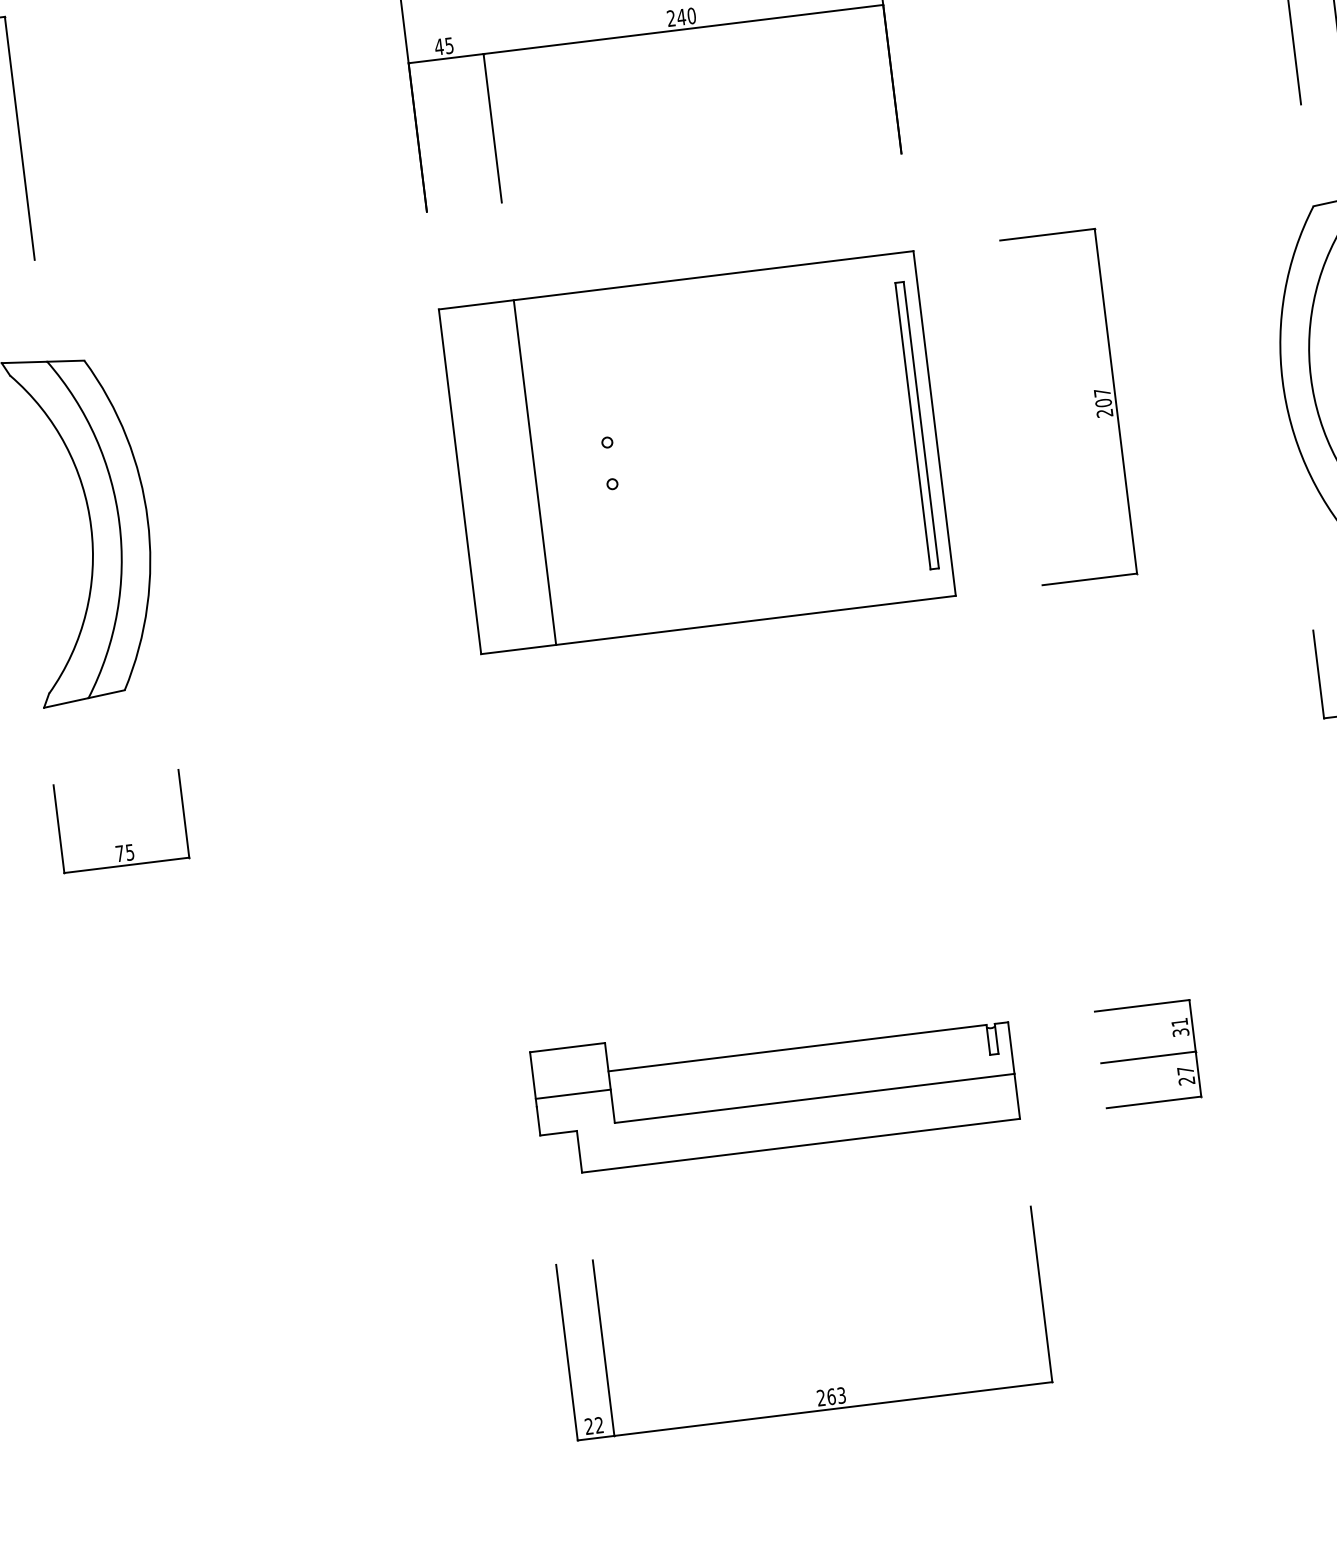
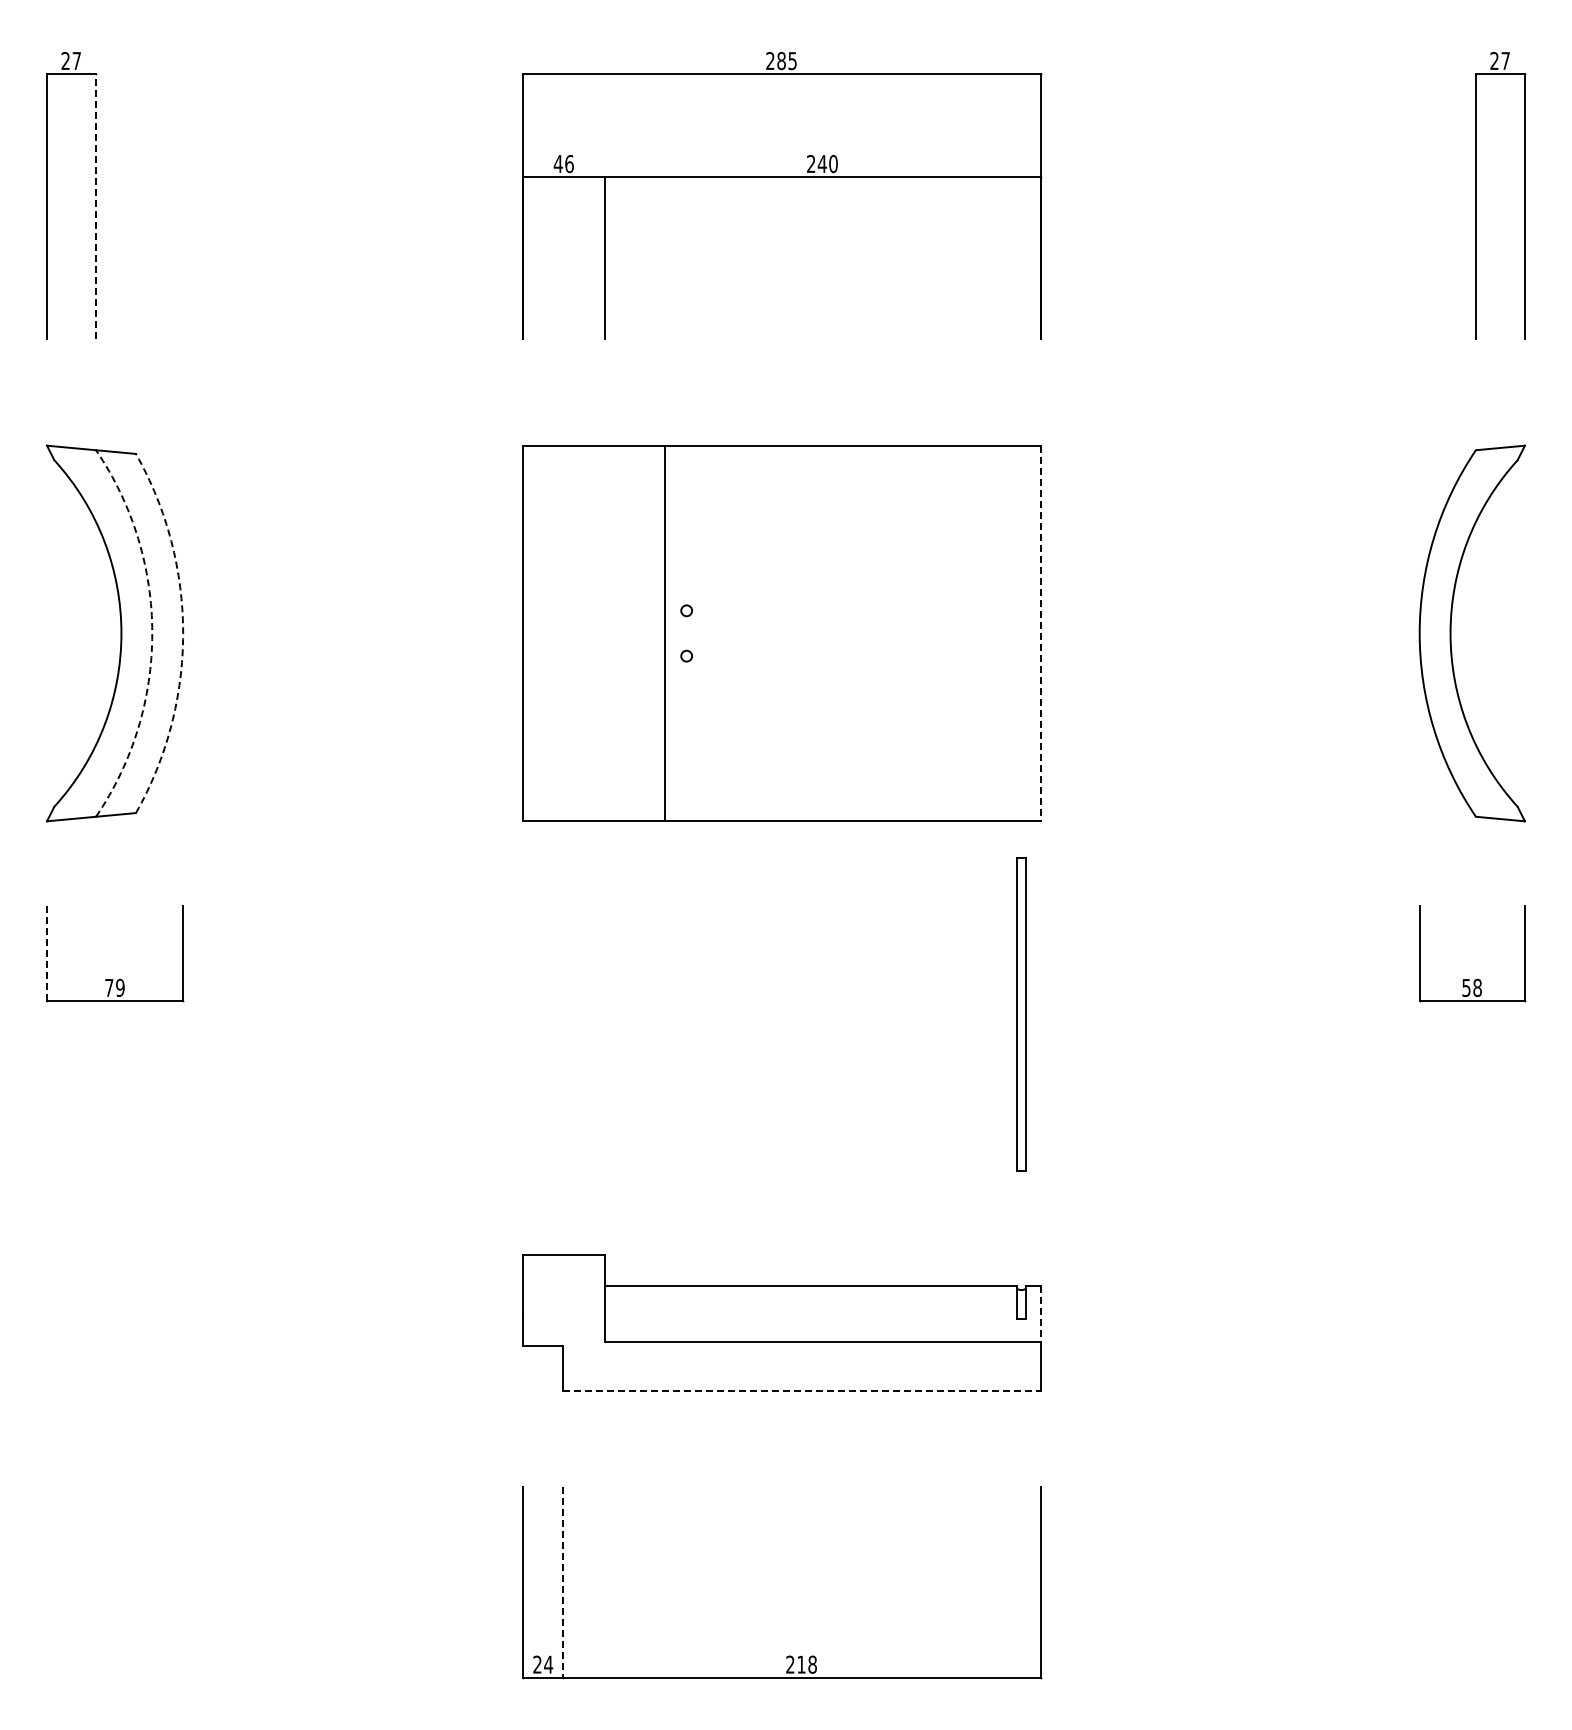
text: (449, 45) -> (569, 163), 45 -> 46
line: (20, 138) -> (96, 206), solid -> dashed
part: (1095, 403) -> (1215, 633), removed
line: (934, 423) -> (1040, 633), solid -> dashed
part: (917, 425) -> (1021, 1014), moved
line: (535, 472) -> (665, 633), moved
arc: (148, 520) -> (183, 633), solid -> dashed
arc: (119, 523) -> (152, 633), solid -> dashed
line: (59, 829) -> (47, 953), solid -> dashed
text: (130, 852) -> (120, 987), 75 -> 79
line: (1011, 1048) -> (1040, 1314), solid -> dashed
part: (1148, 1054) -> (1186, 1338), removed
line: (573, 1093) -> (564, 1305), removed
line: (800, 1146) -> (801, 1391), solid -> dashed
line: (603, 1348) -> (563, 1582), solid -> dashed
text: (836, 1396) -> (806, 1664), 263 -> 218
text: (599, 1425) -> (548, 1664), 22 -> 24

